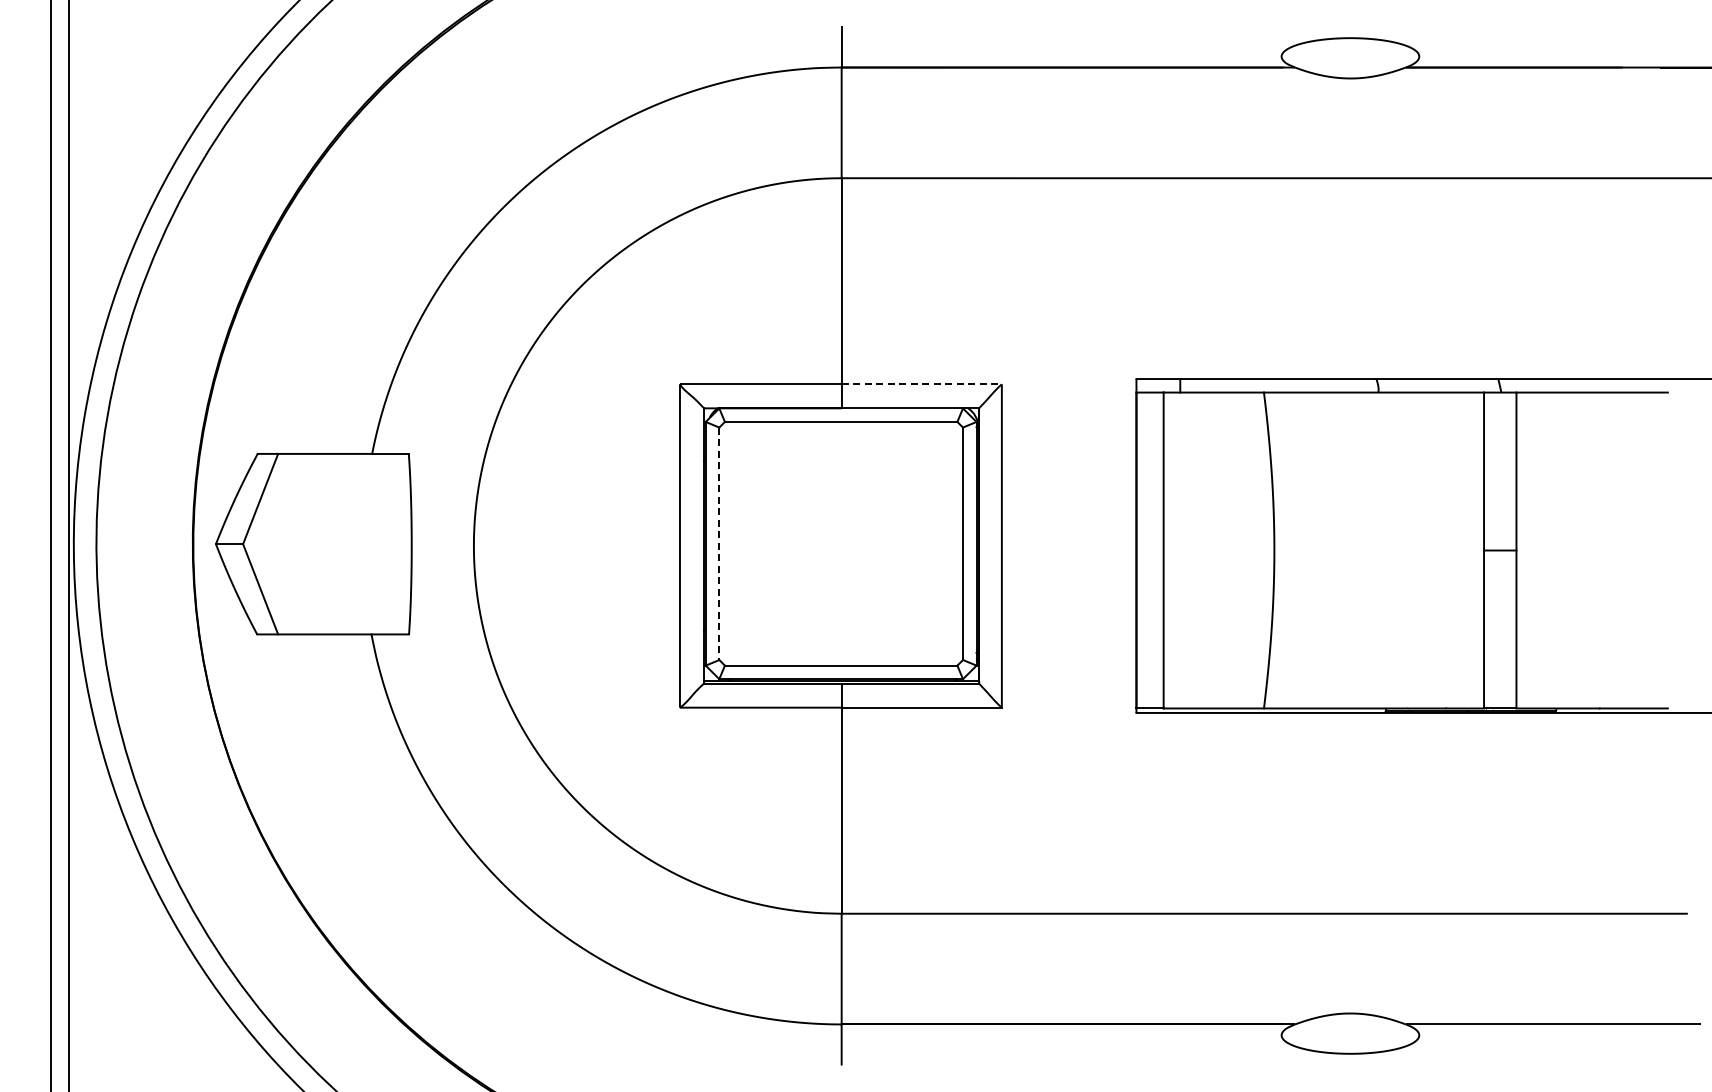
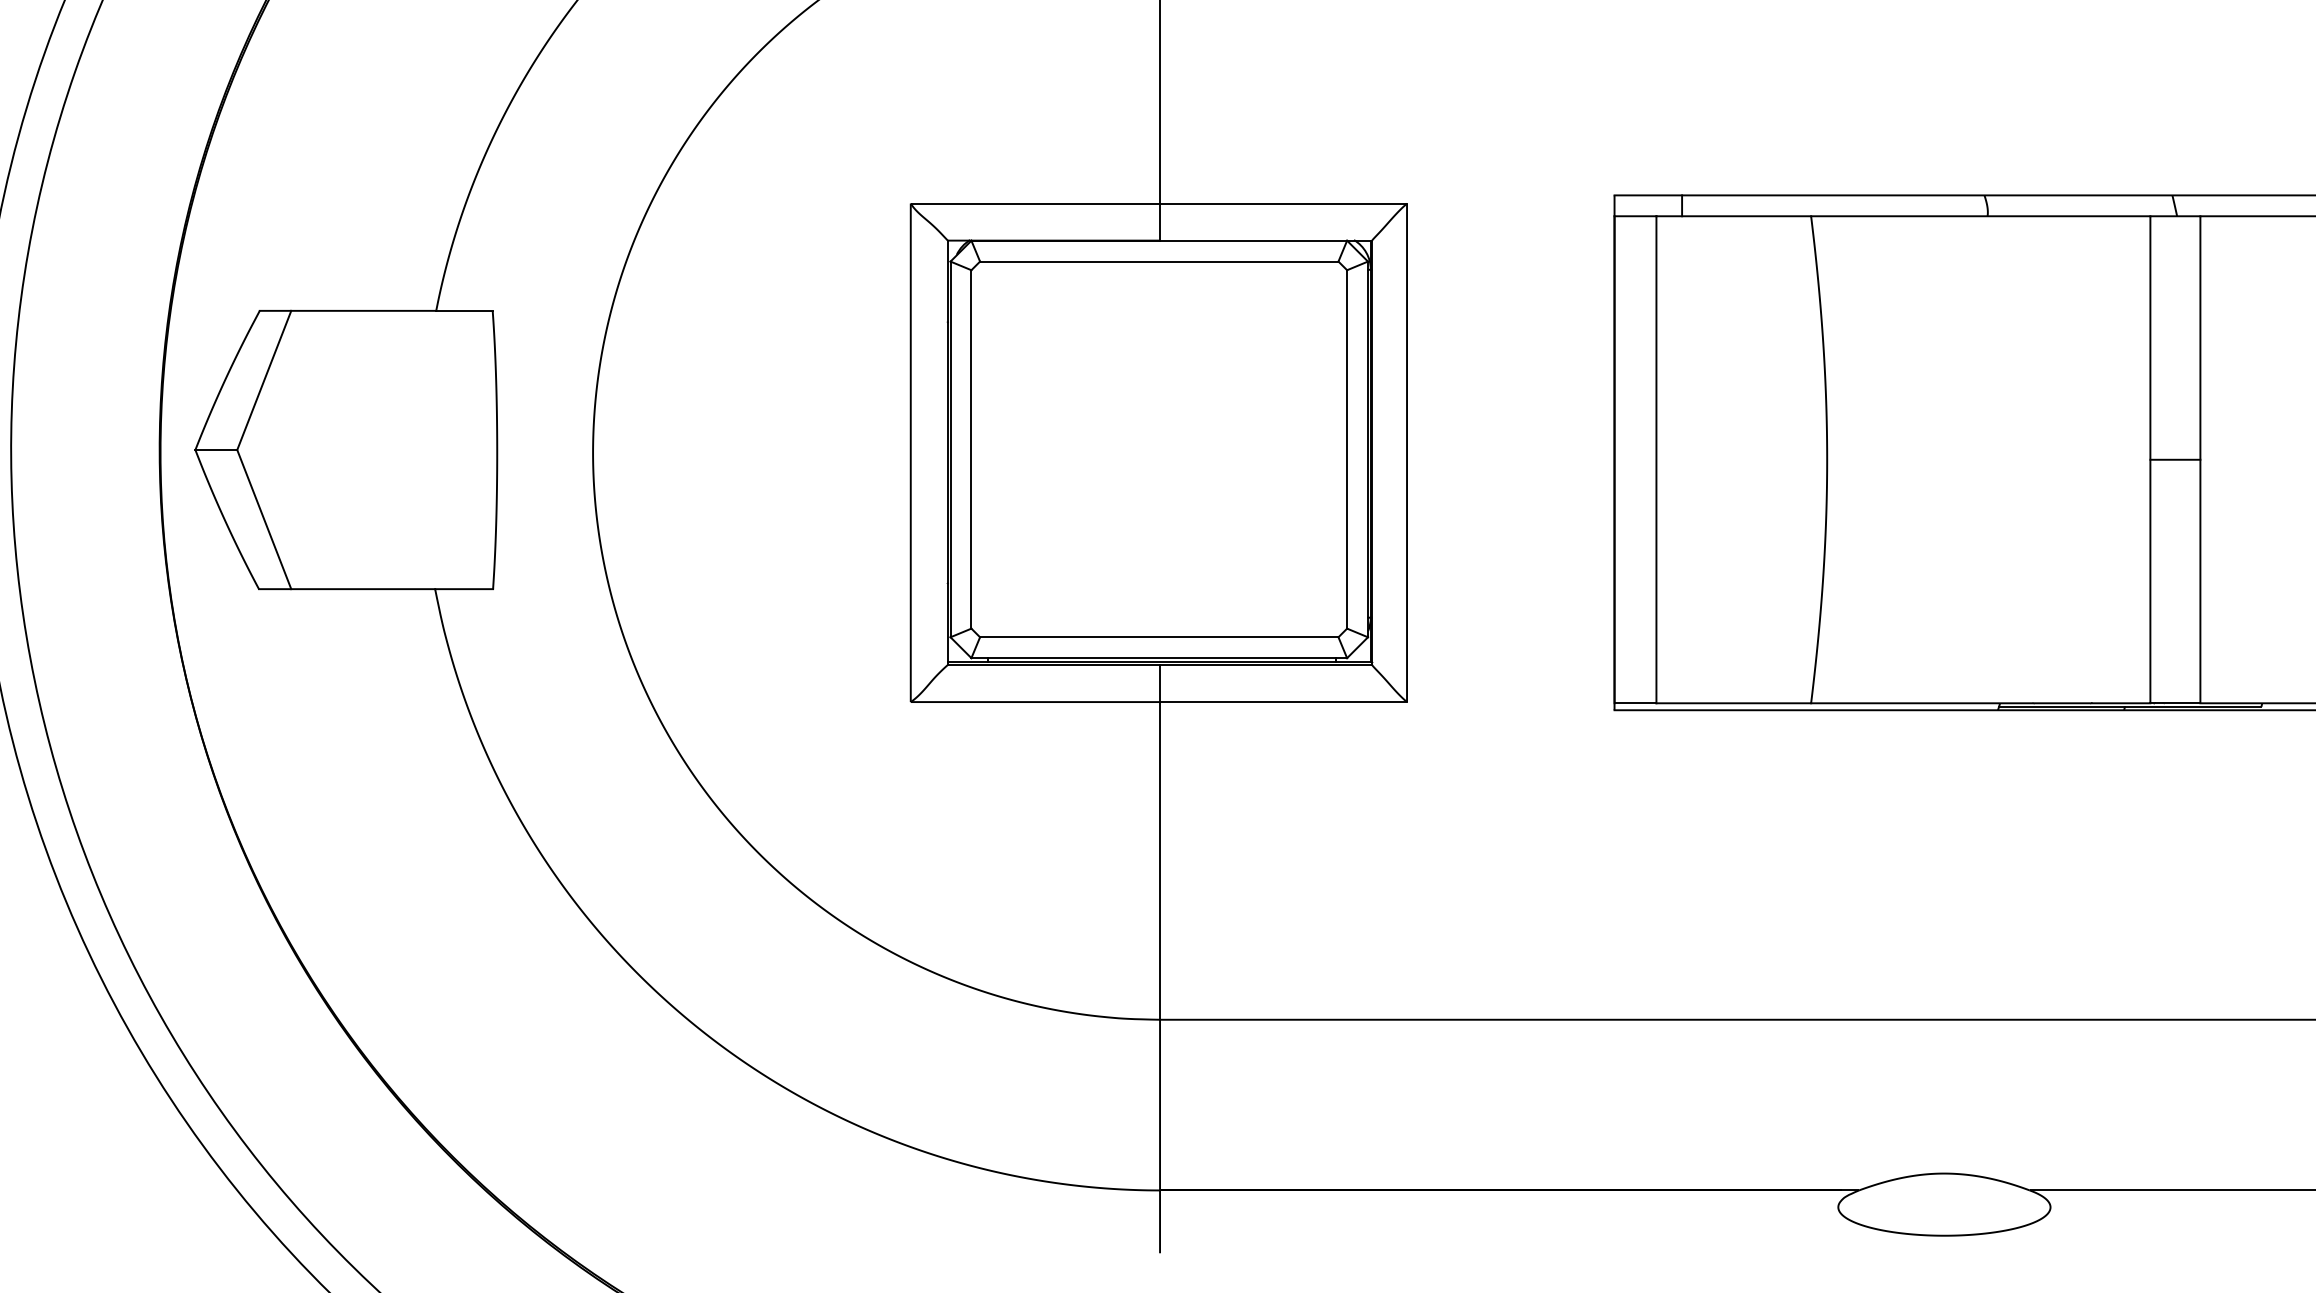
line: (922, 384) -> (1284, 203), dashed -> solid
line: (719, 544) -> (971, 450), dashed -> solid

